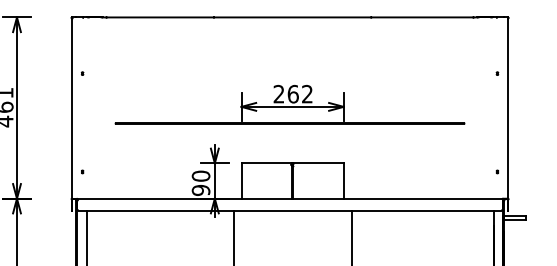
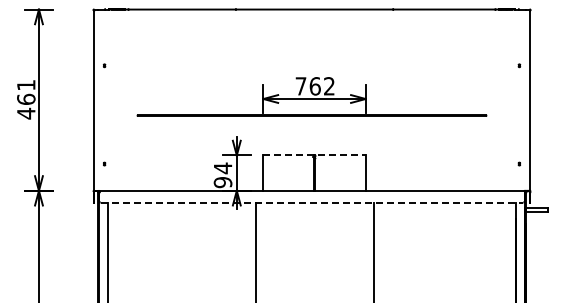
text: (278, 94) -> (300, 86), 262 -> 762
line: (293, 163) -> (315, 155), solid -> dashed
text: (200, 176) -> (222, 168), 90 -> 94
line: (290, 210) -> (312, 202), solid -> dashed

